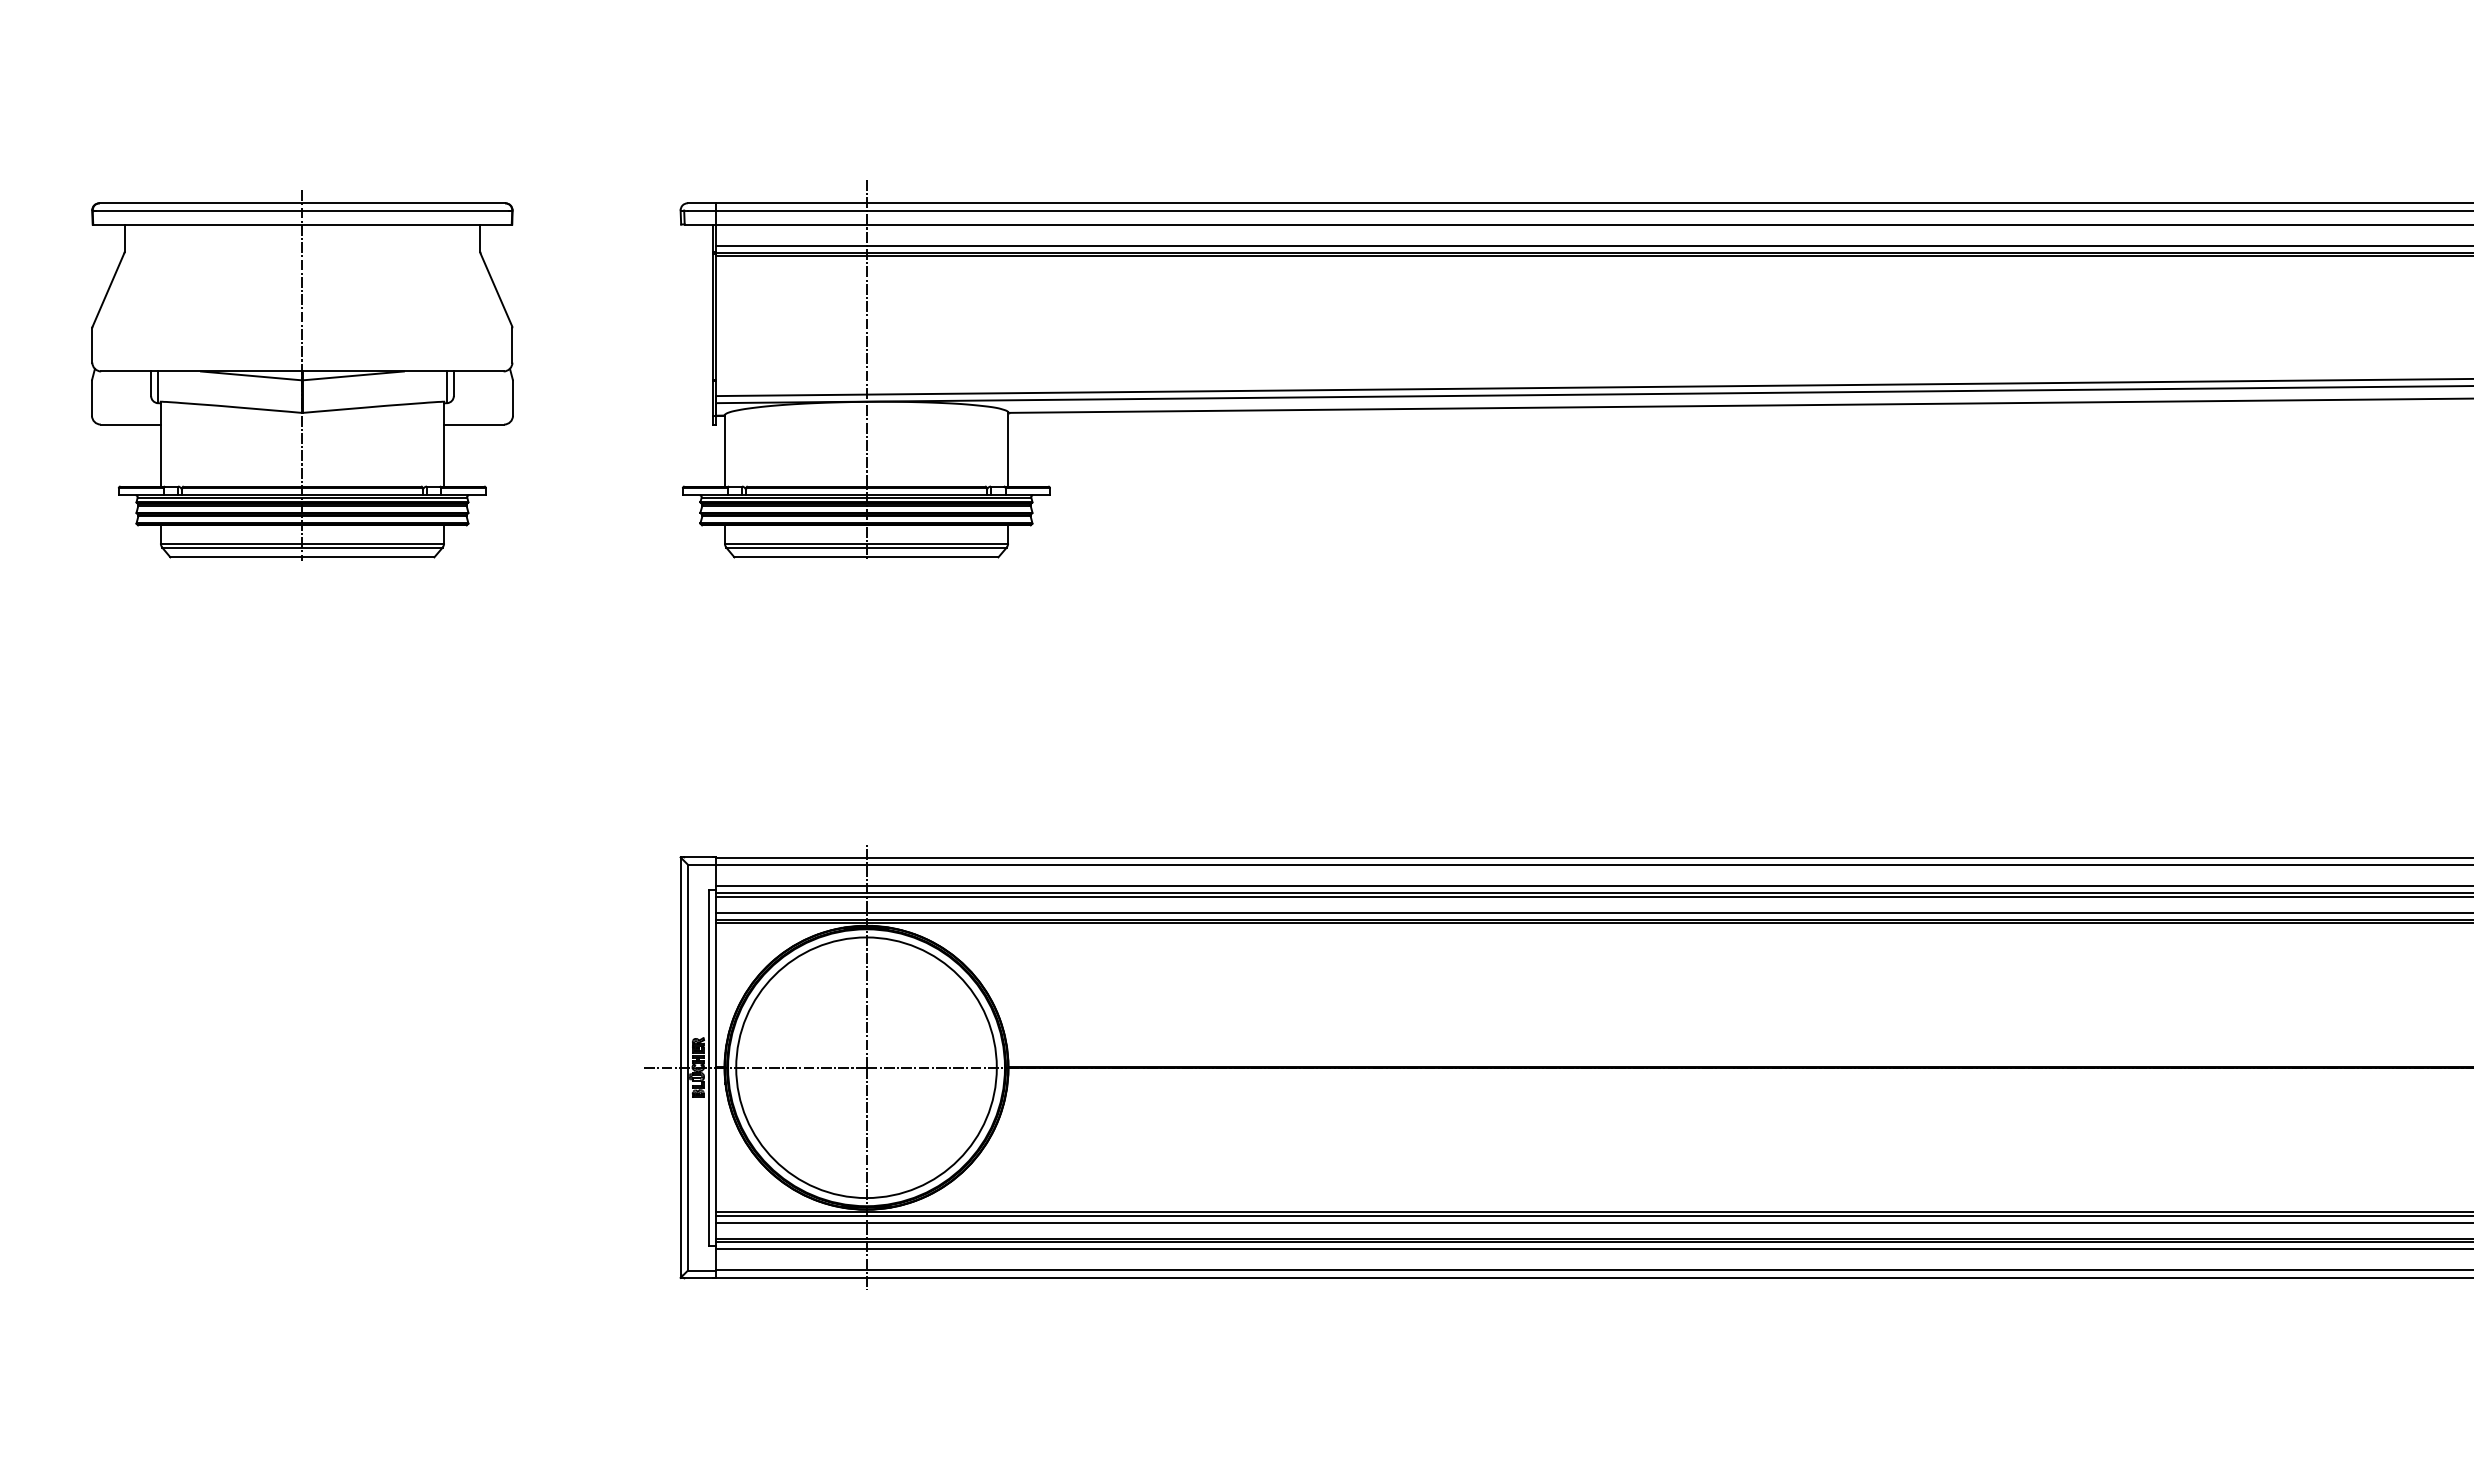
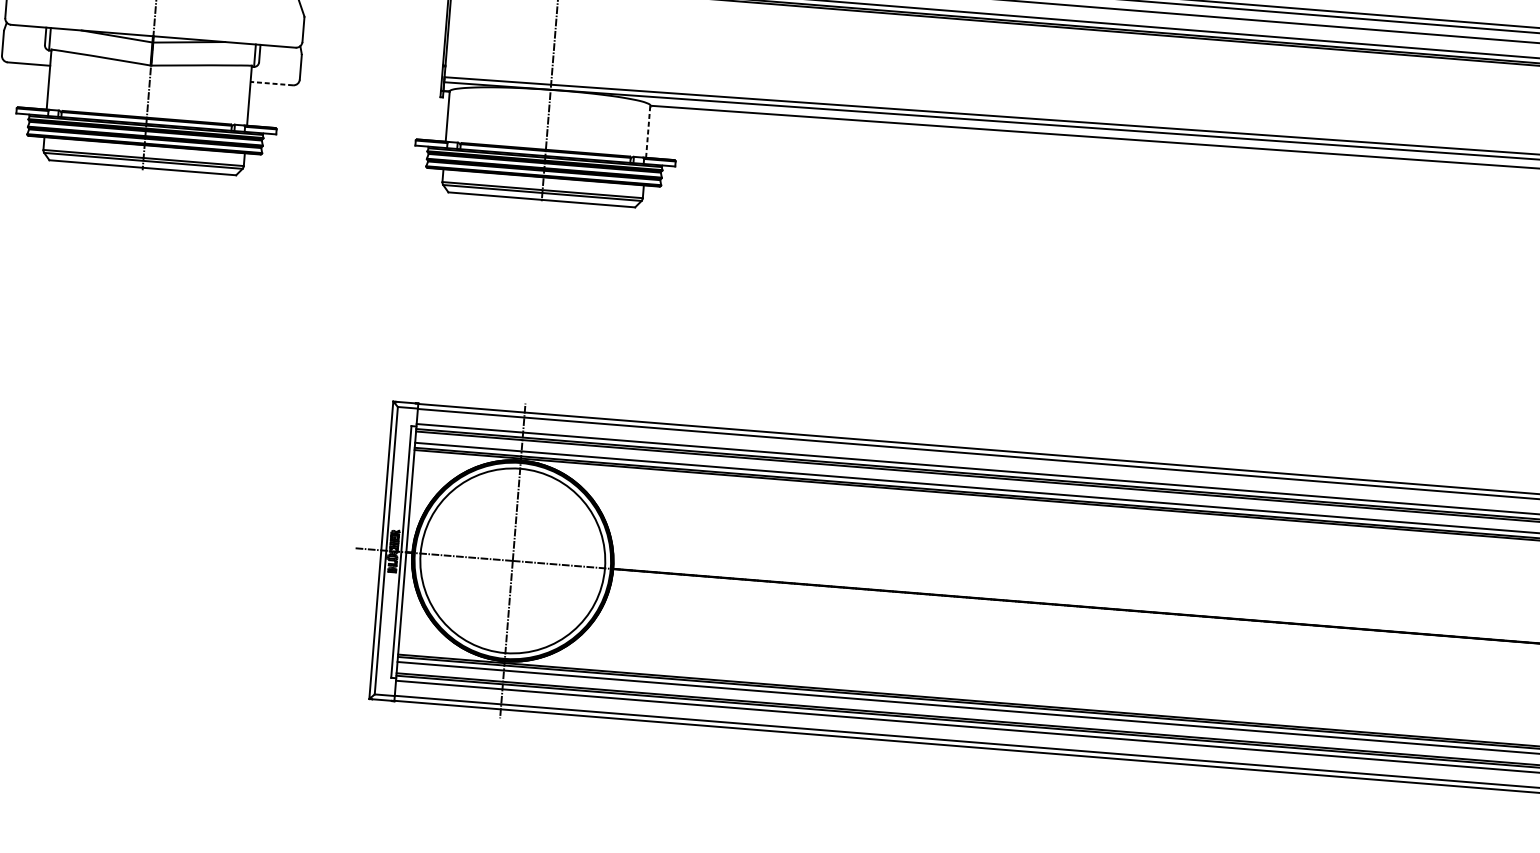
line: (473, 424) -> (271, 83), solid -> dashed
line: (1008, 448) -> (648, 130), solid -> dashed

